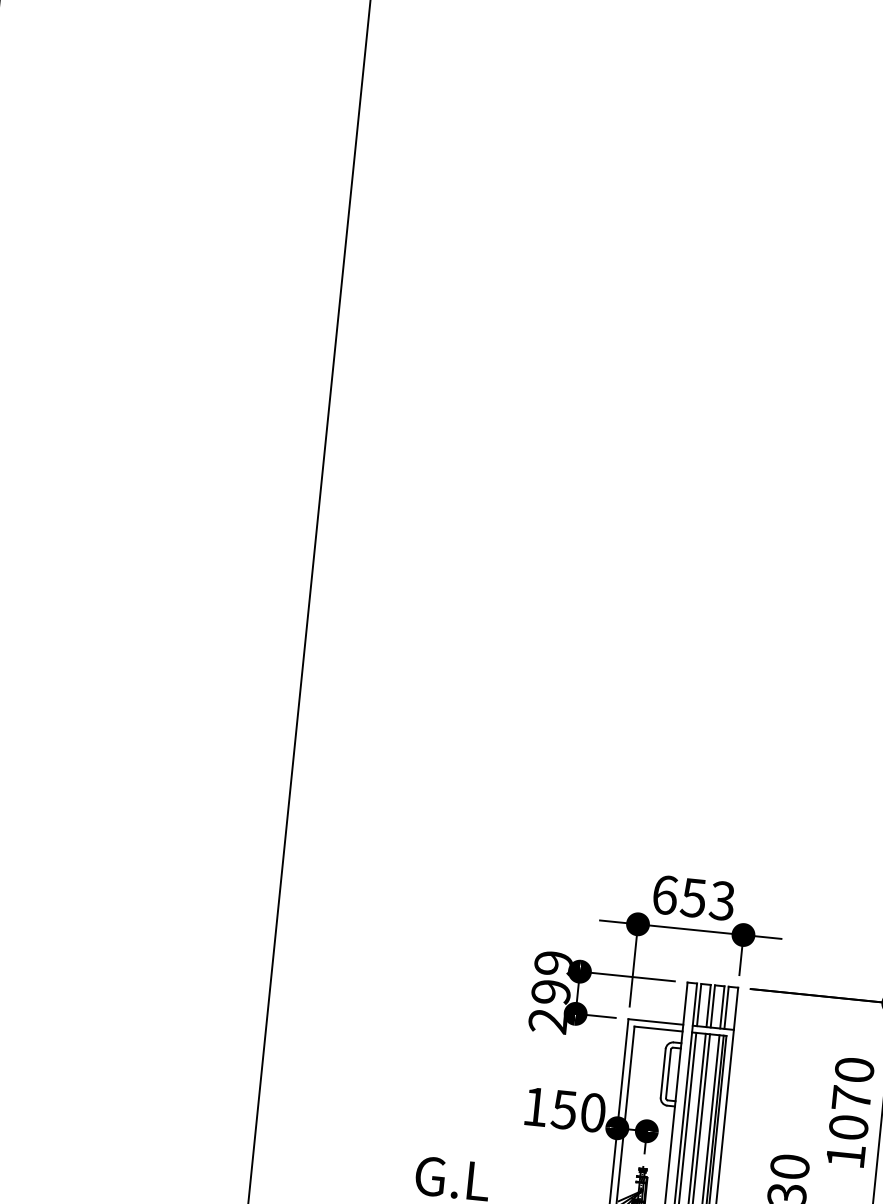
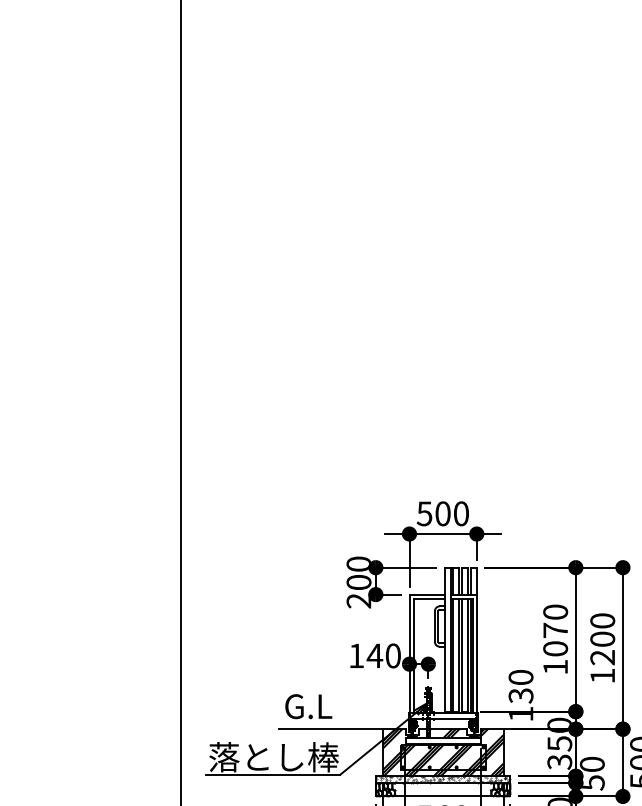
text: (693, 897) -> (442, 513), 653 -> 500
text: (551, 978) -> (358, 573), 299 -> 200
text: (563, 1109) -> (374, 655), 150 -> 140

